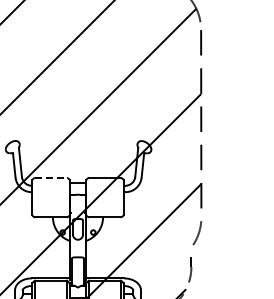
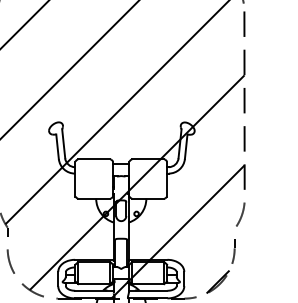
line: (51, 178) -> (94, 159), dashed -> solid

